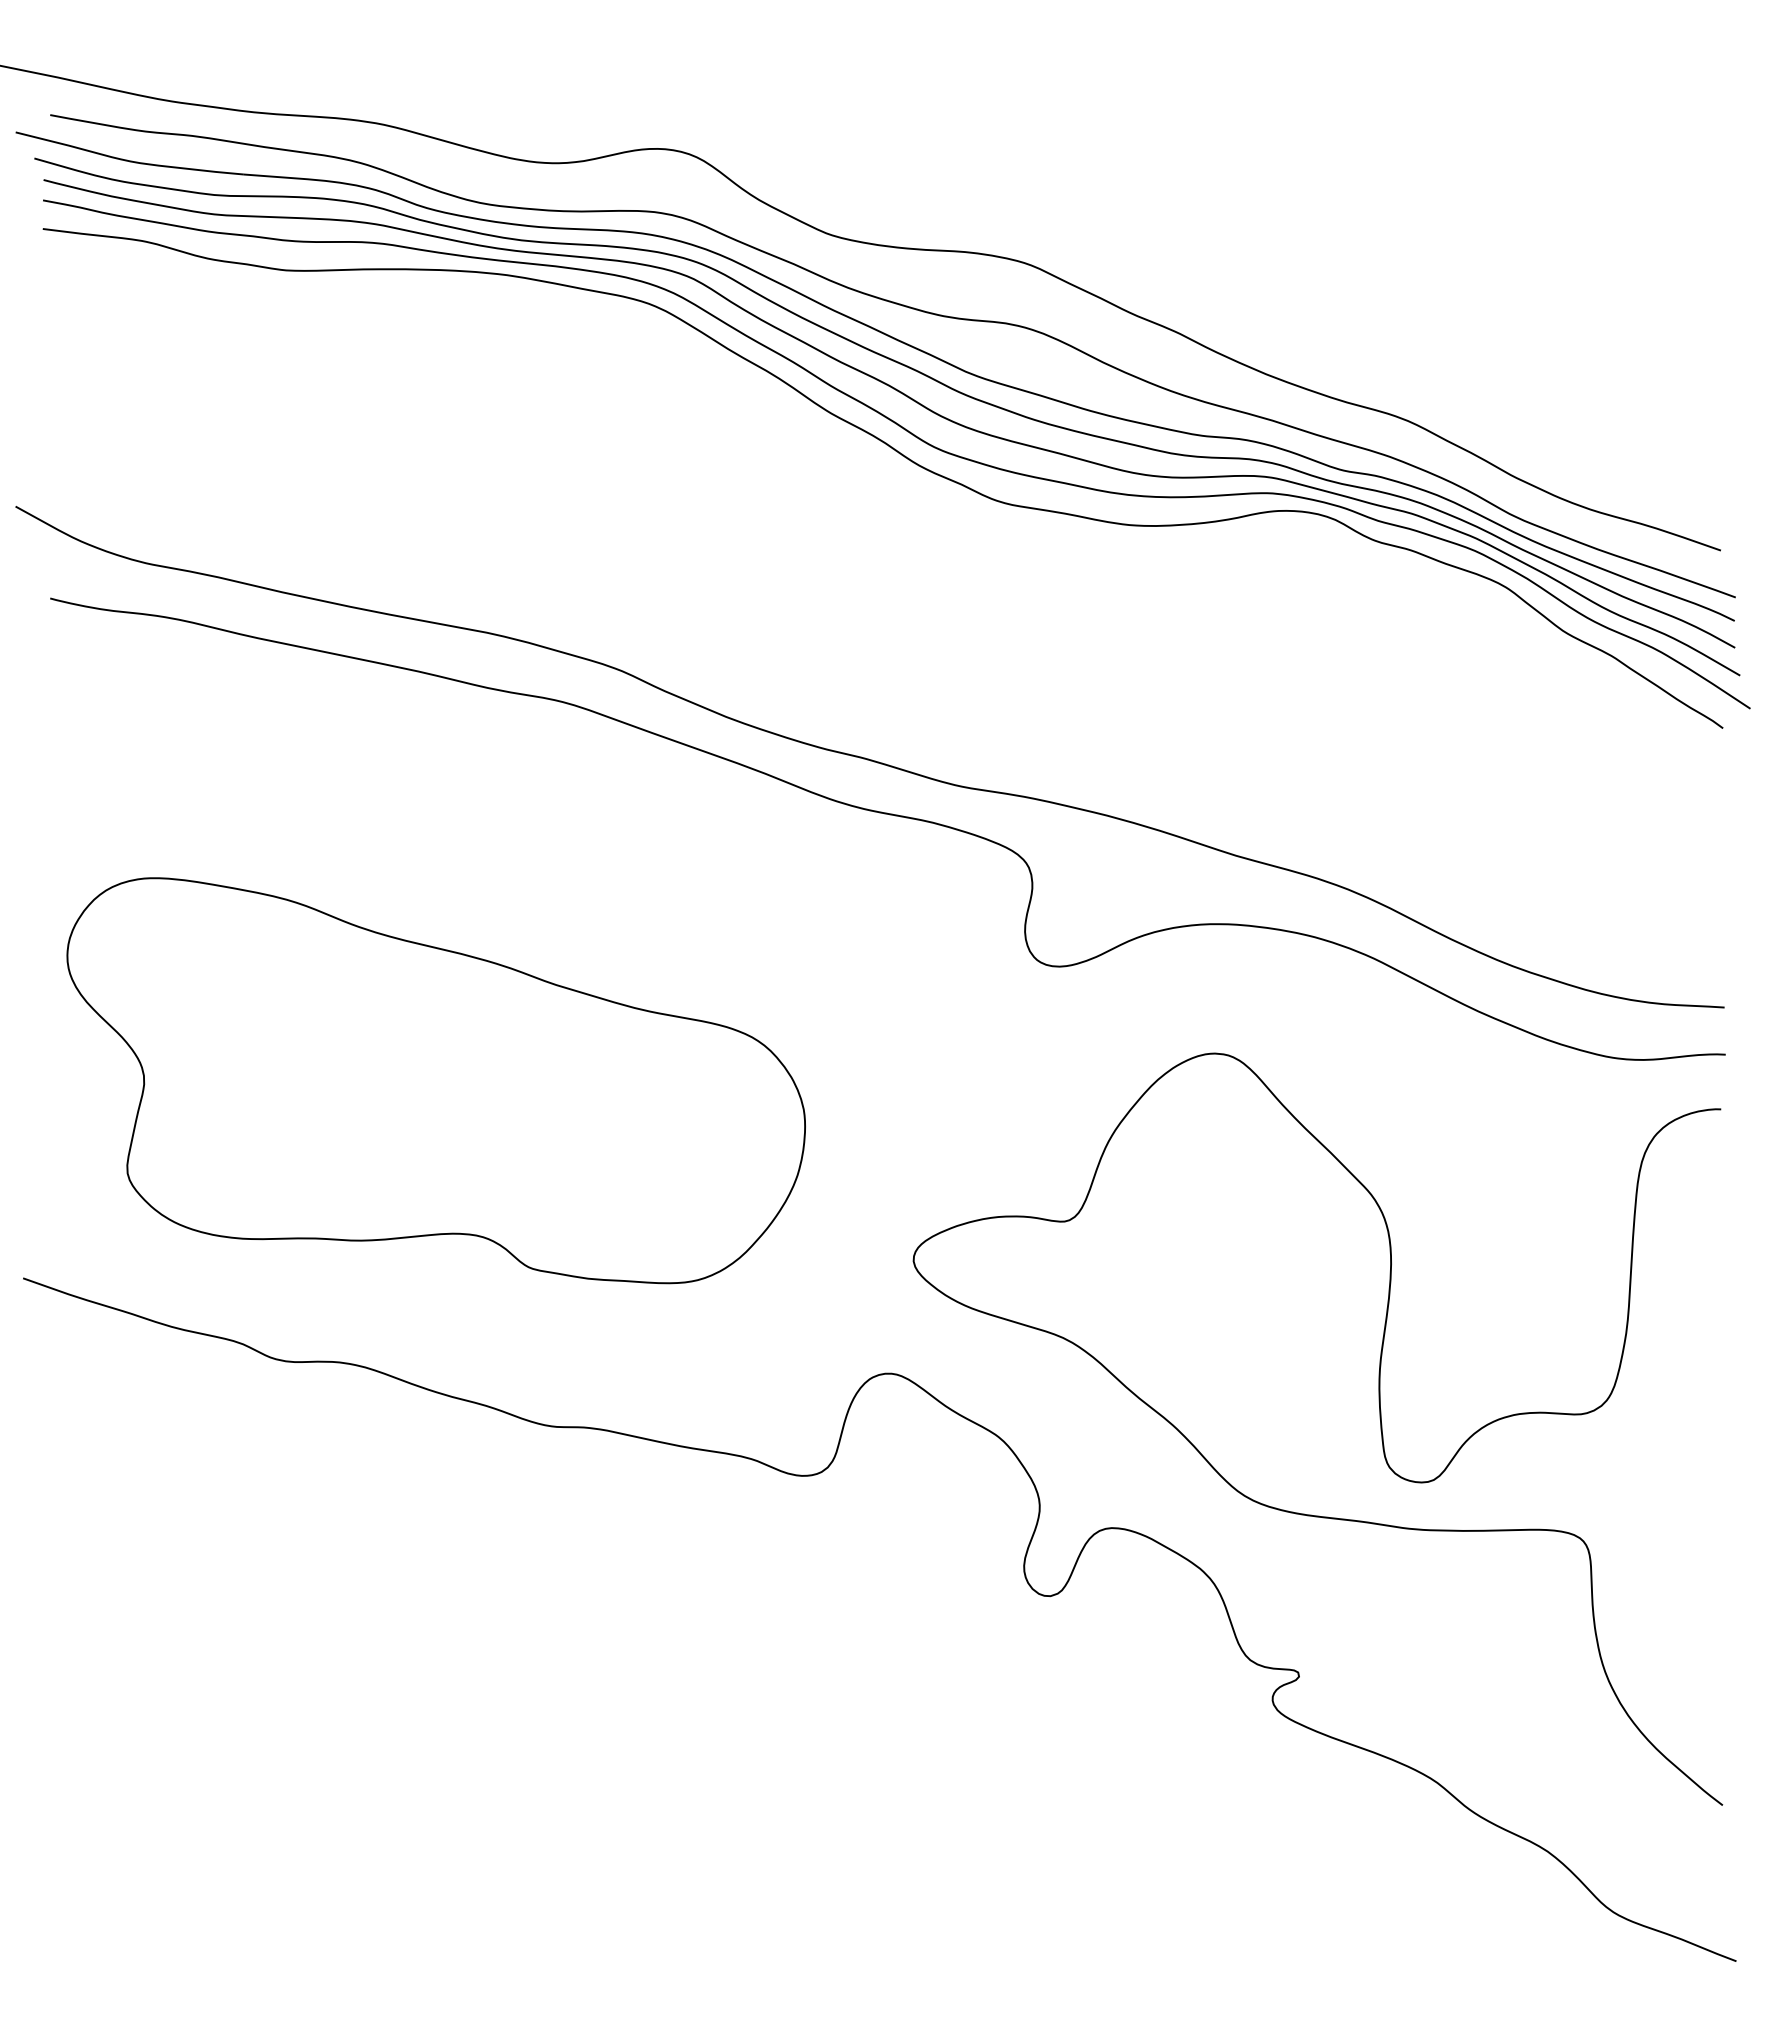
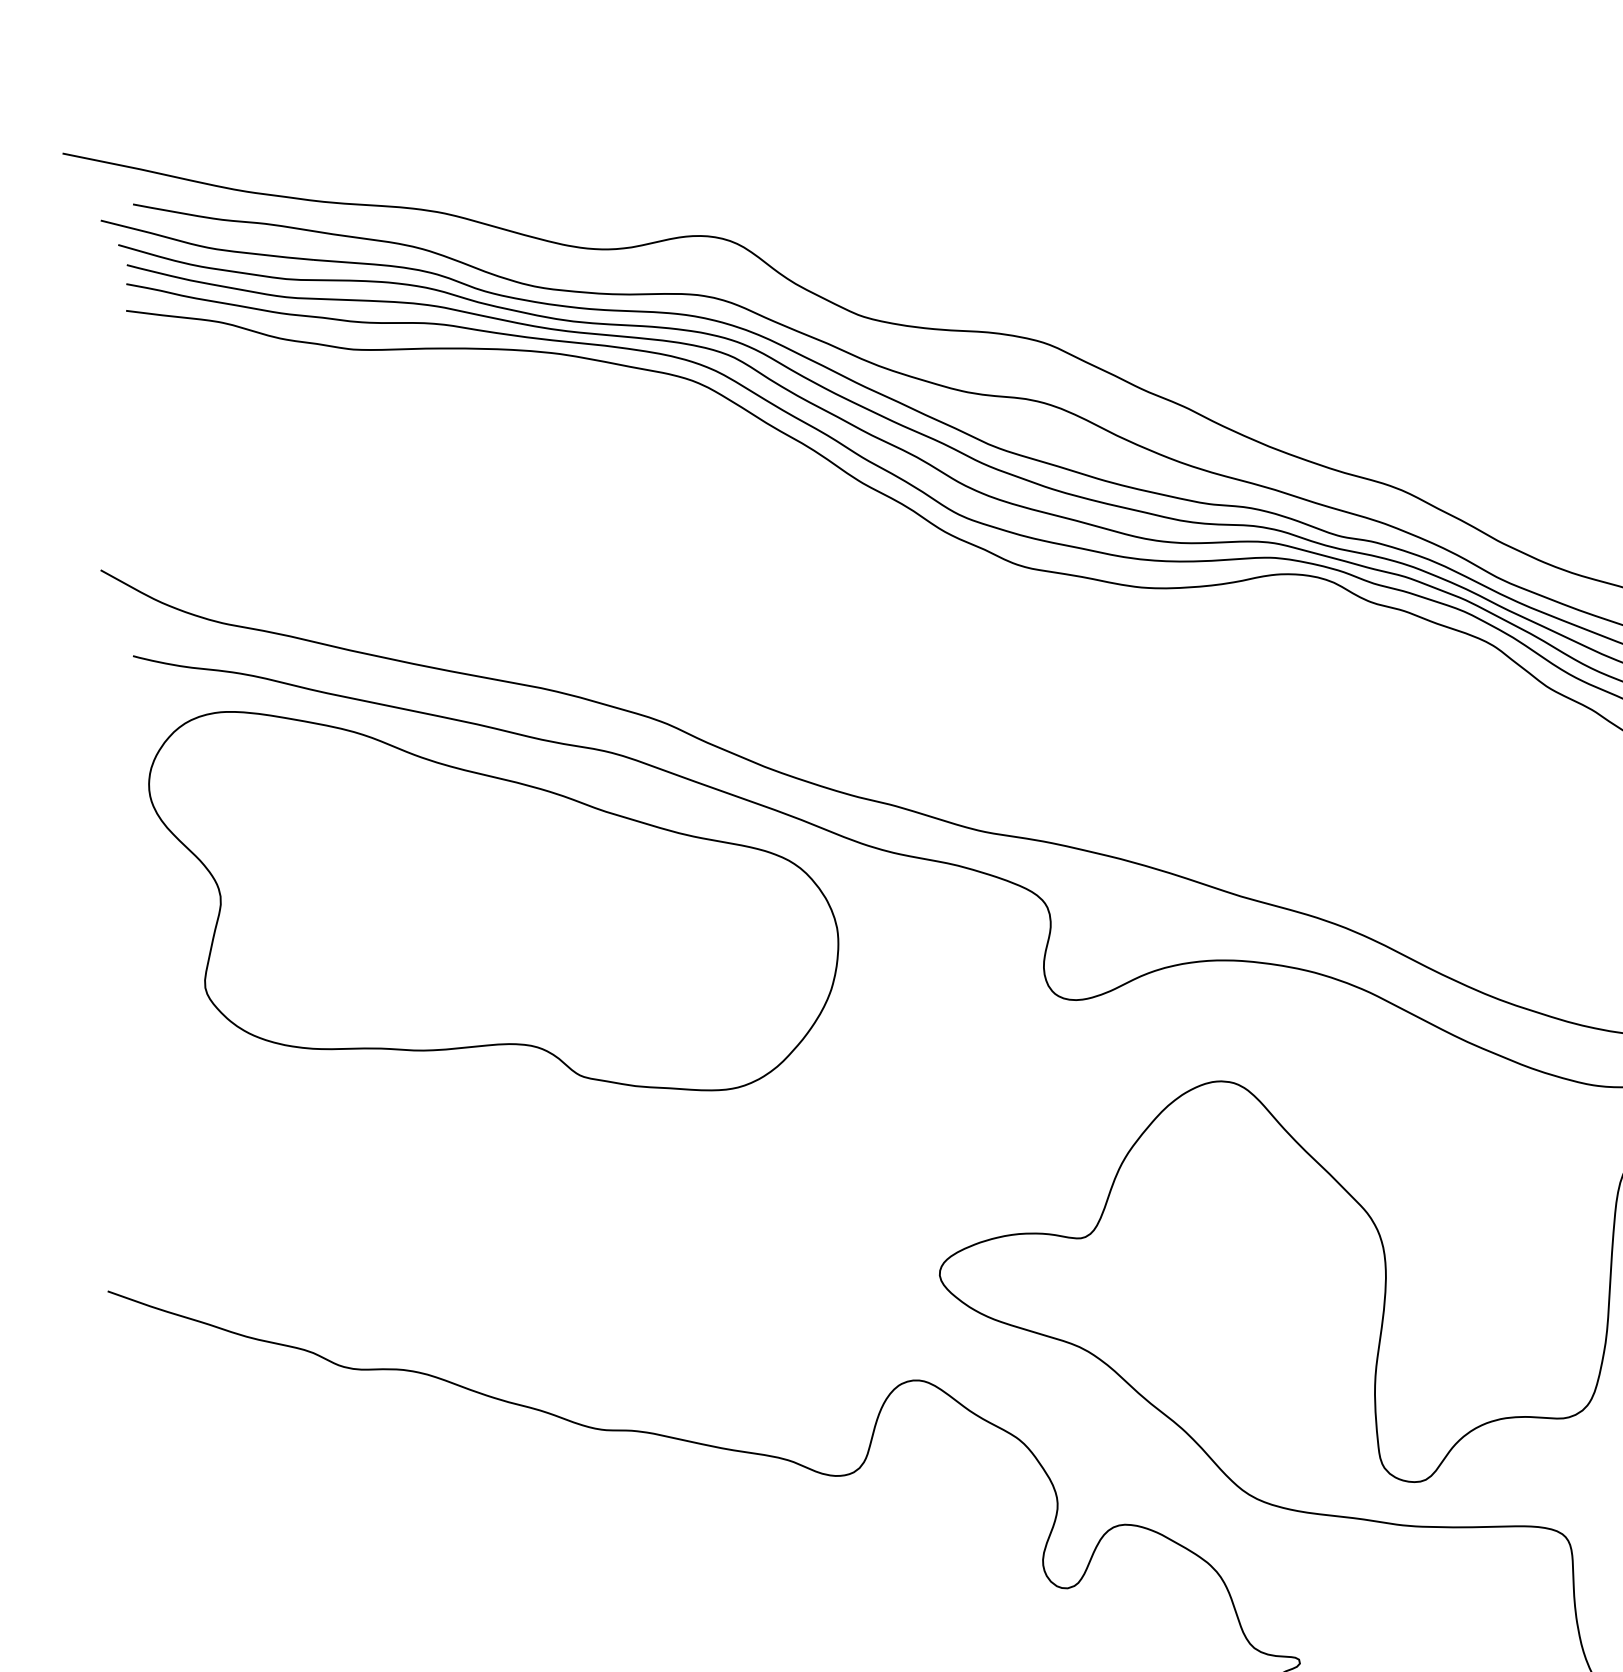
part: (435, 1080) -> (493, 900), moved

